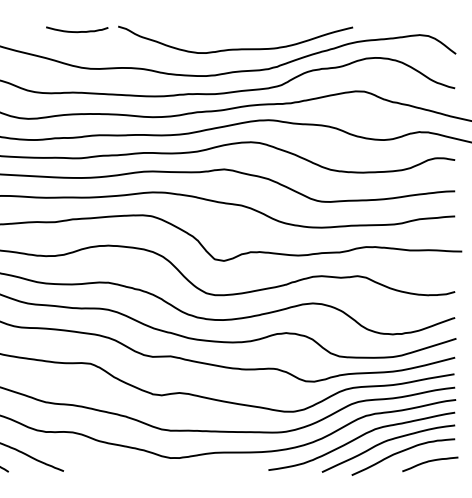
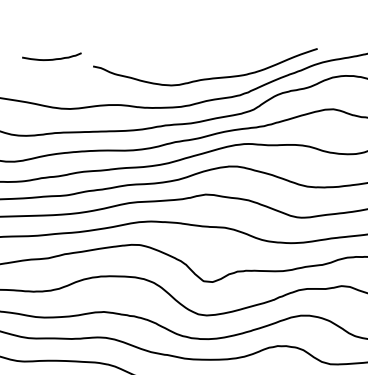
curve: (77, 31) -> (52, 59), moved

